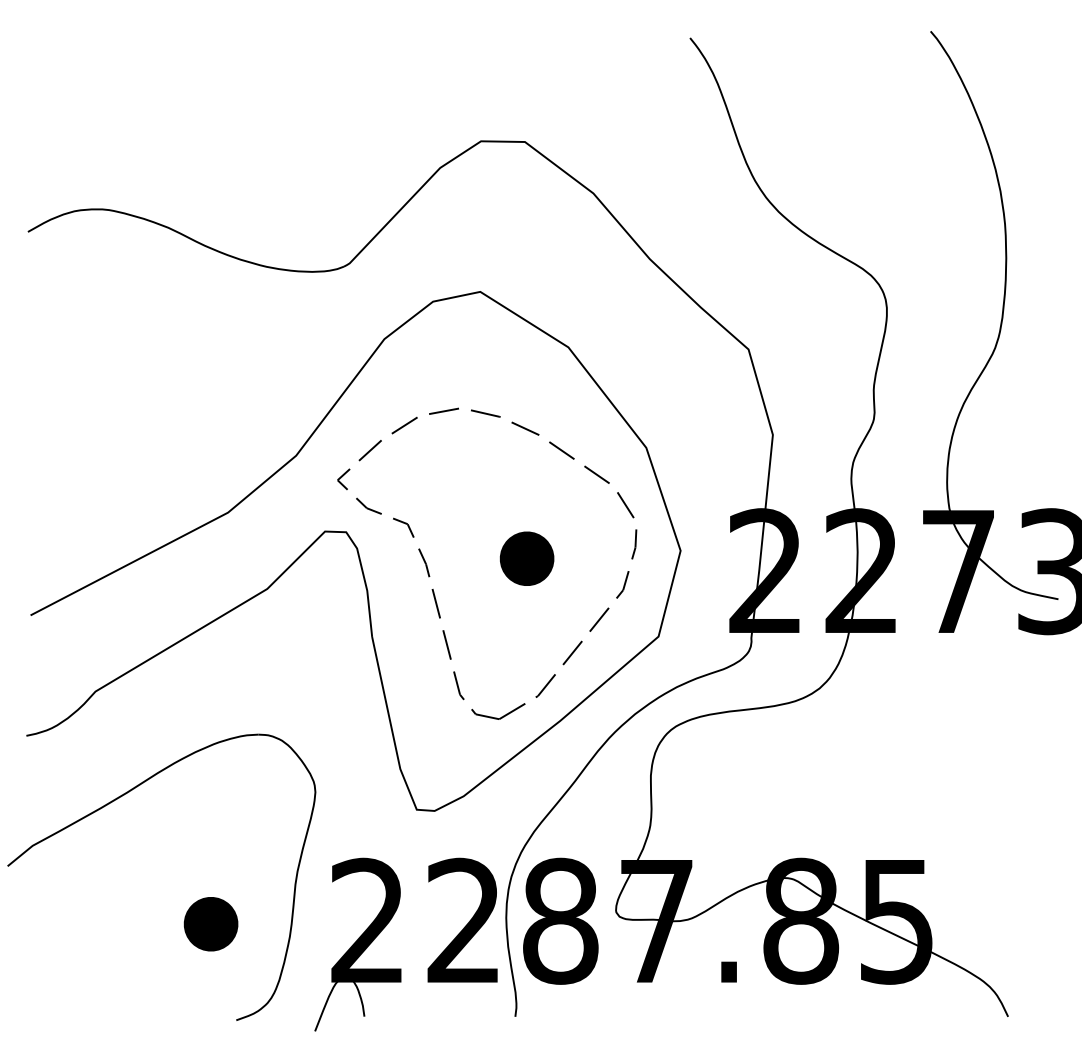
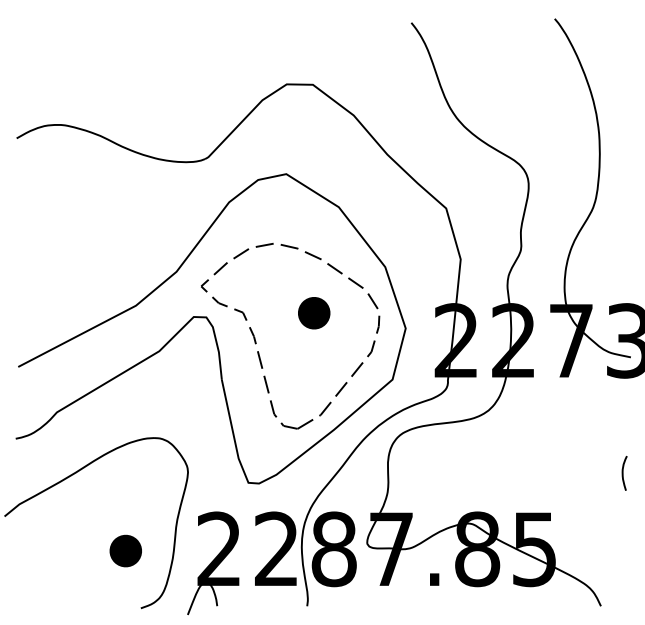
part: (527, 559) -> (314, 313), moved
curve: (1045, 794) -> (623, 473), added

